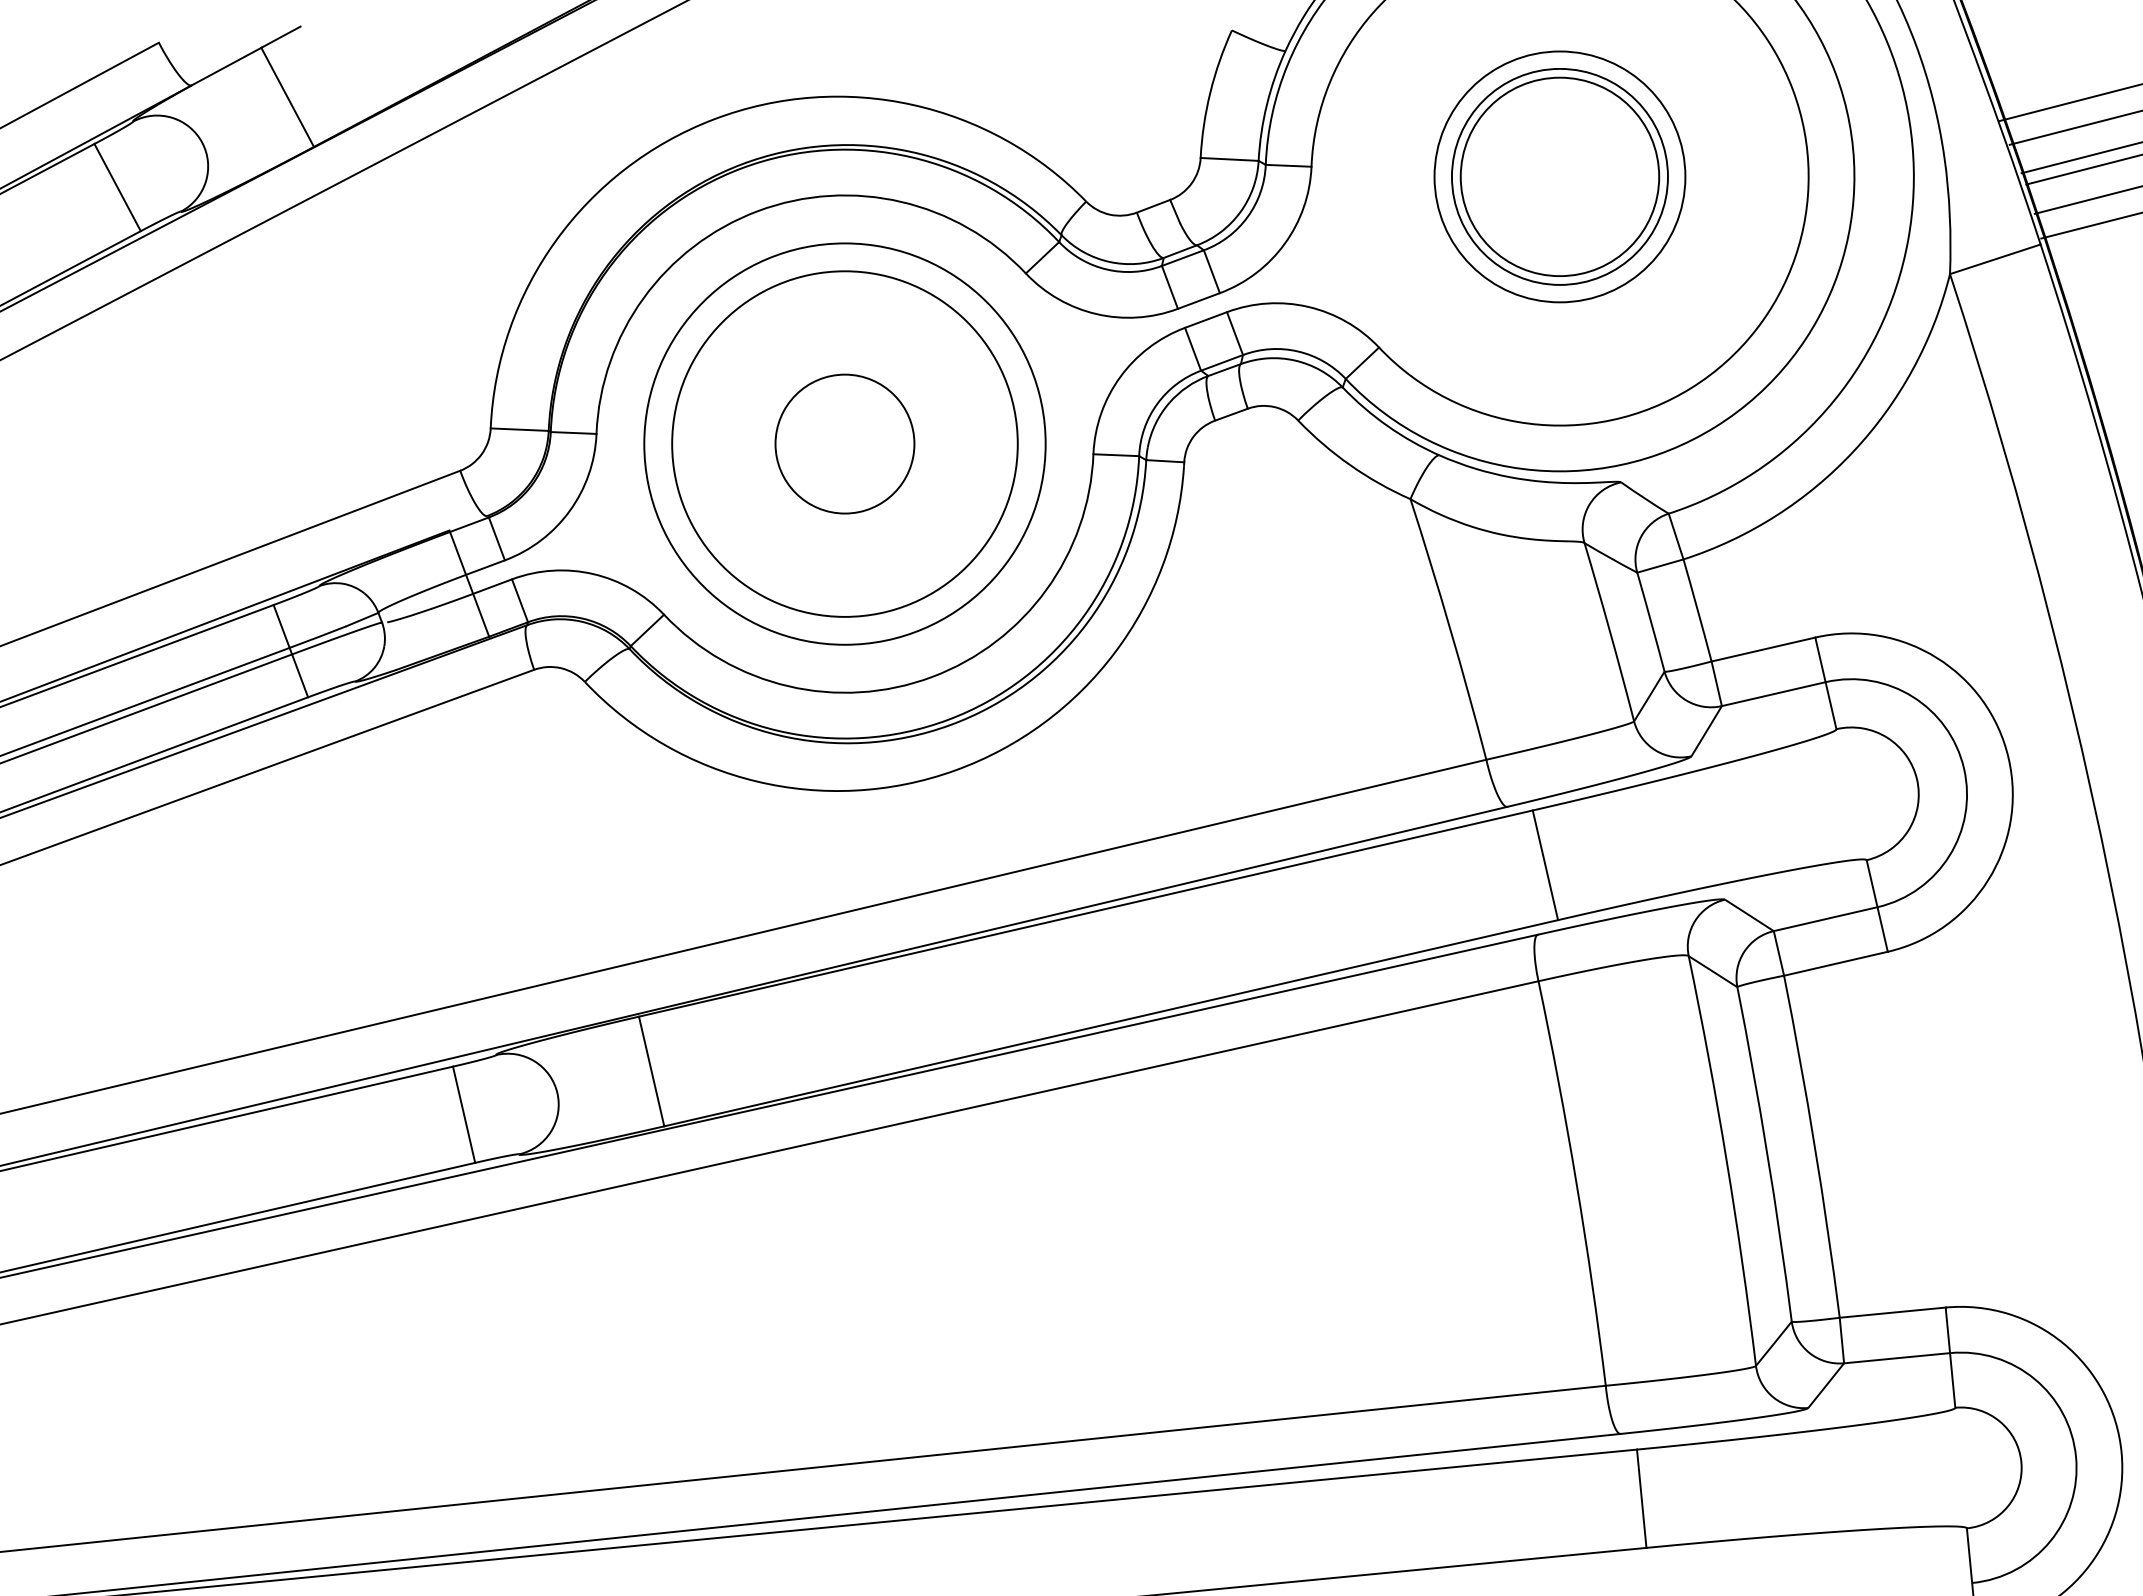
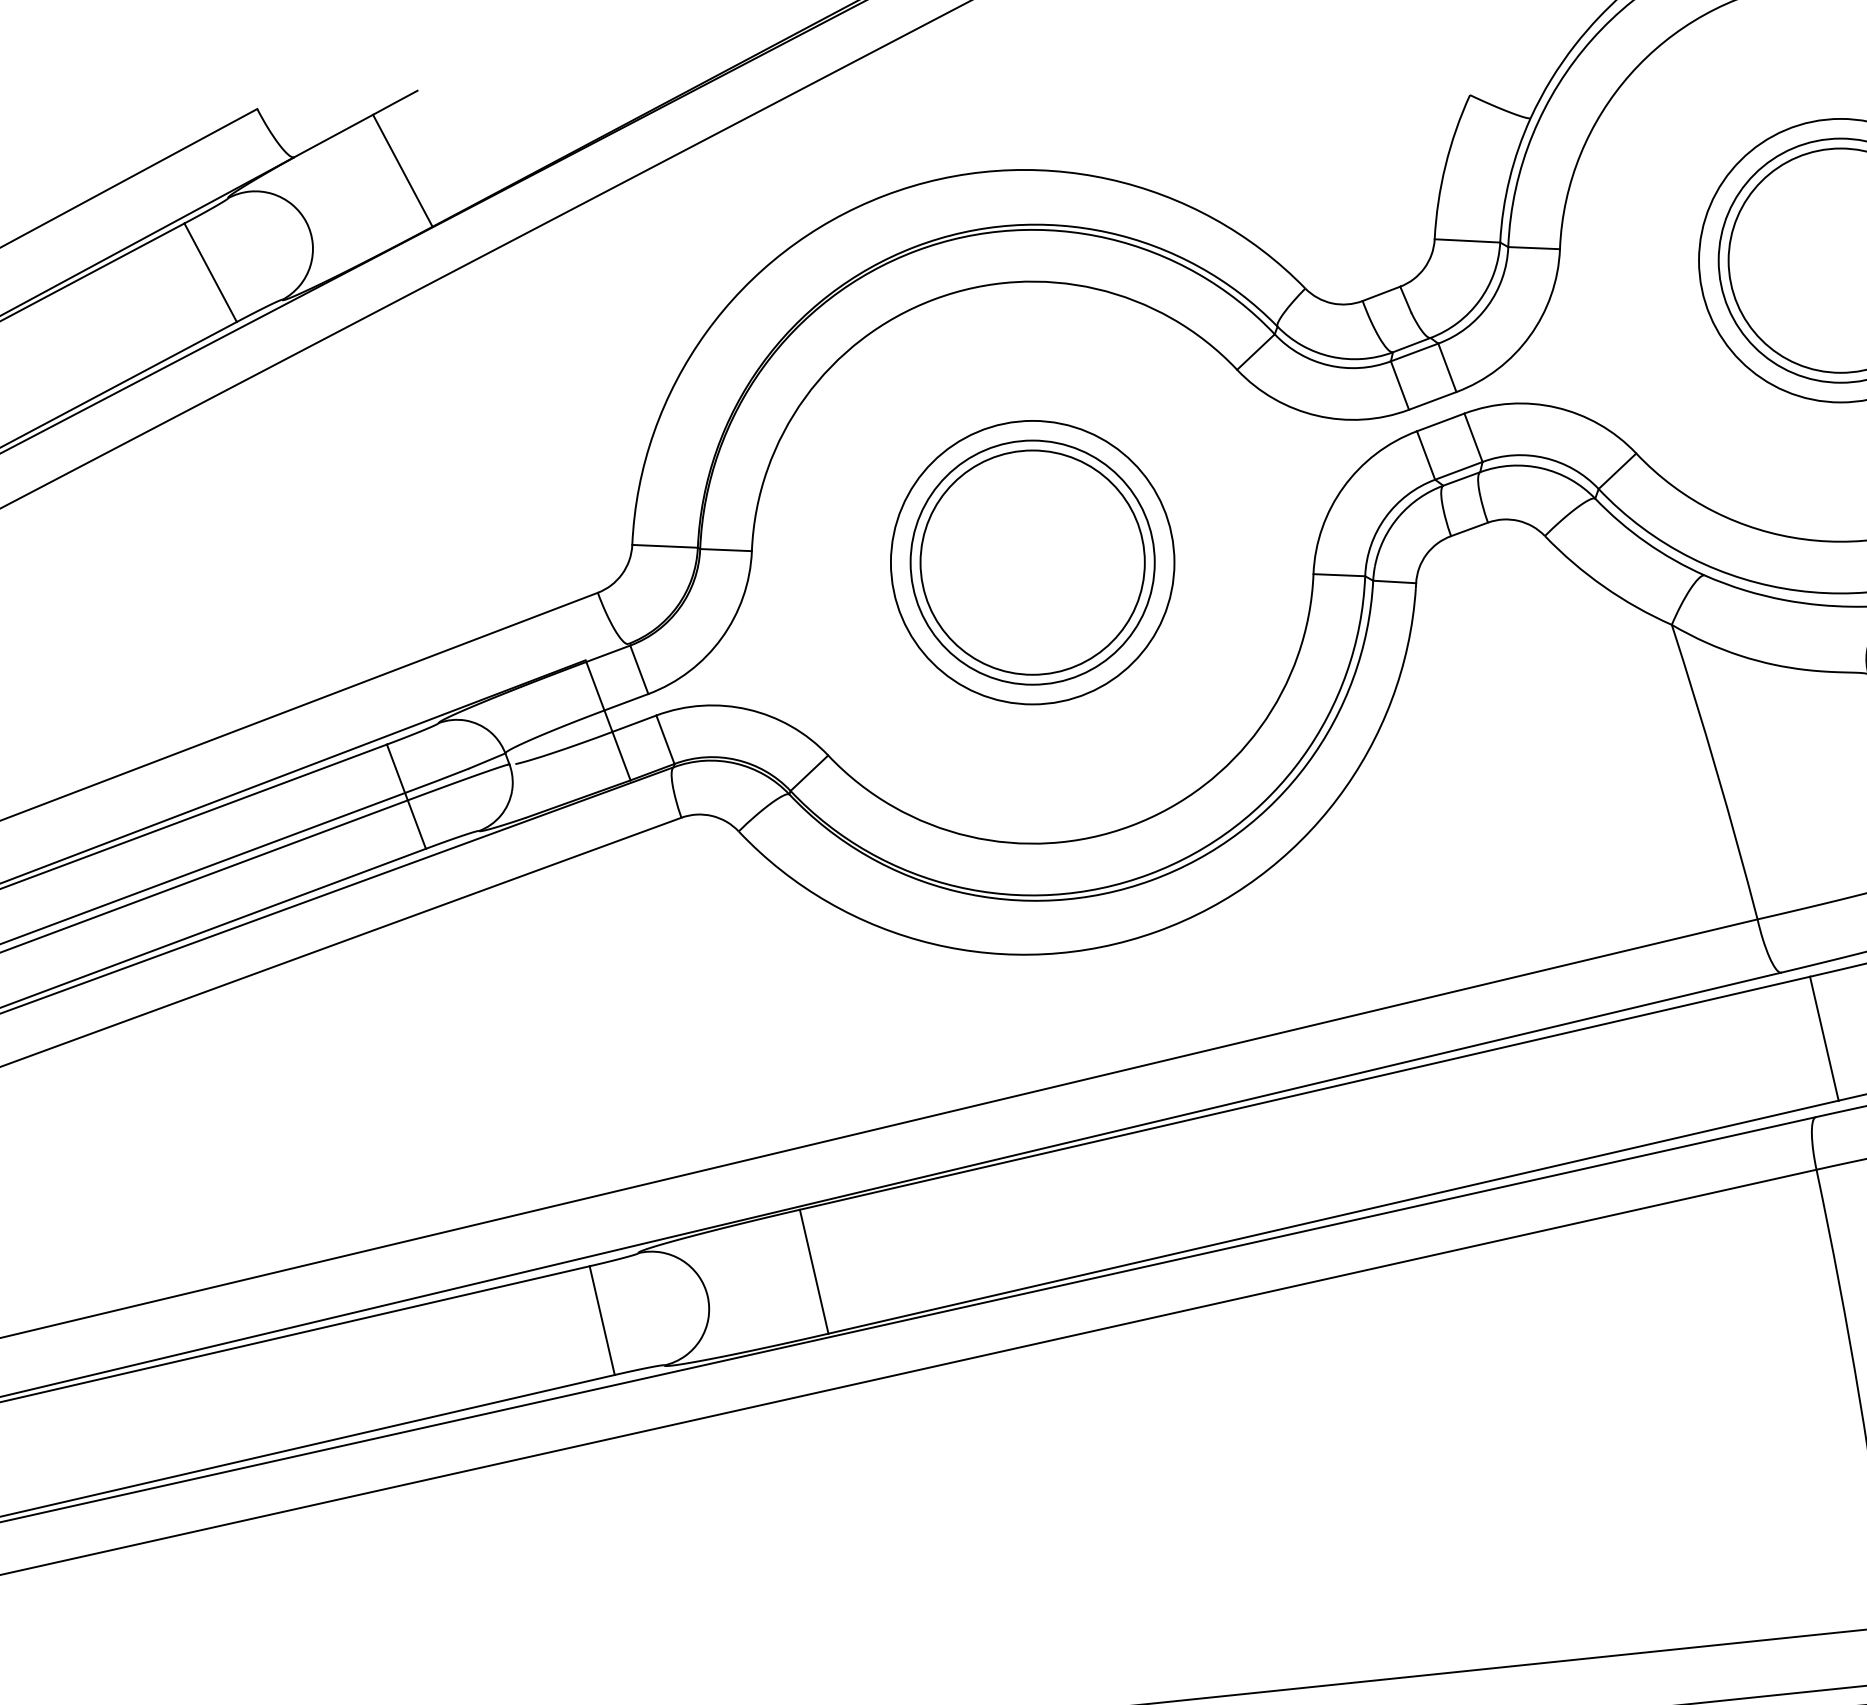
circle: (844, 443) -> (1032, 561), size x0.62
circle: (844, 443) -> (1032, 561), size x1.43
circle: (844, 444) -> (1032, 563), size x0.62

